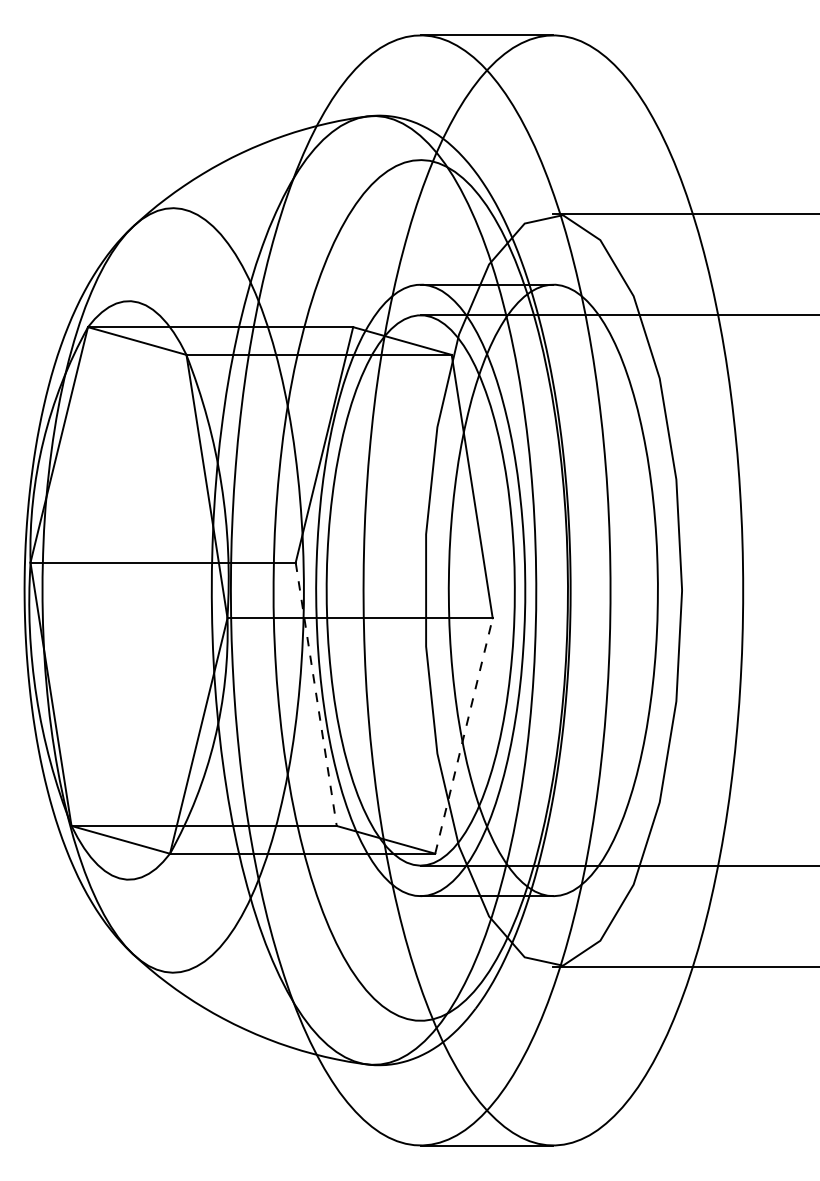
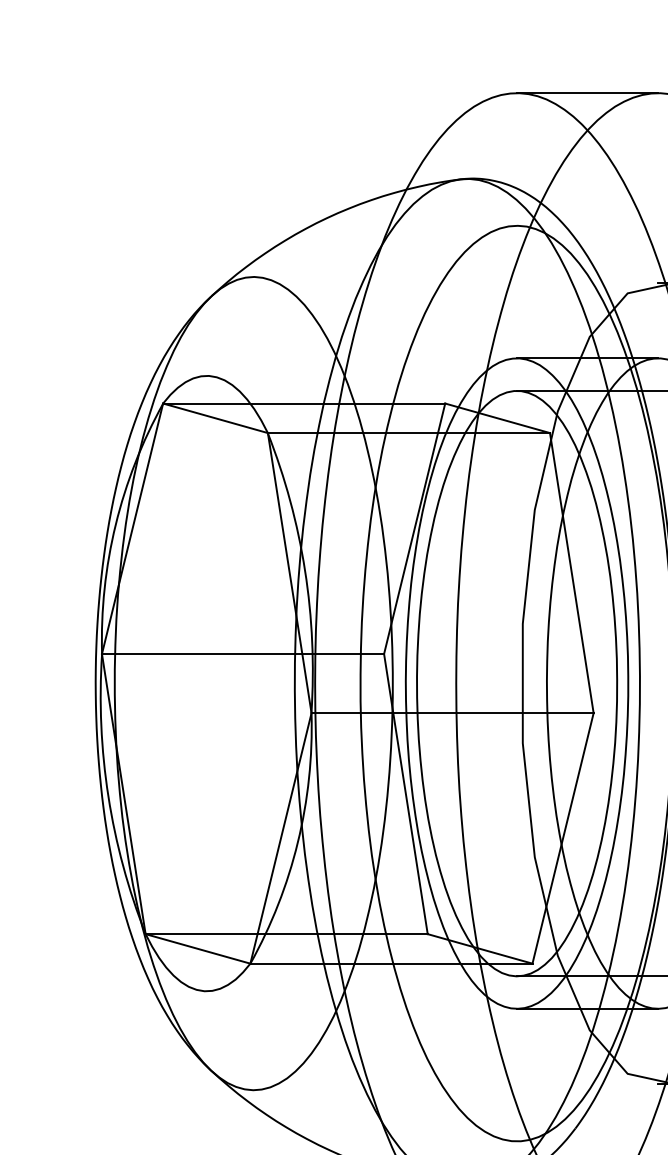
line: (316, 694) -> (406, 794), dashed -> solid
line: (464, 735) -> (563, 837), dashed -> solid

